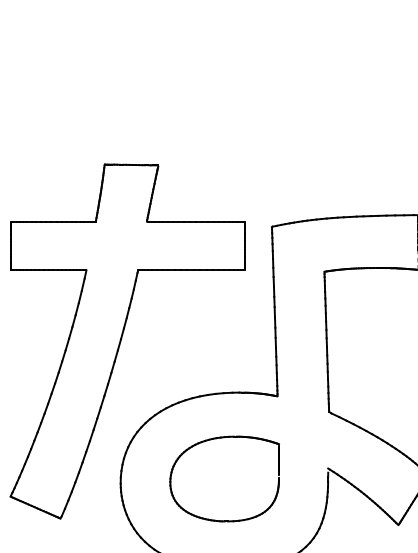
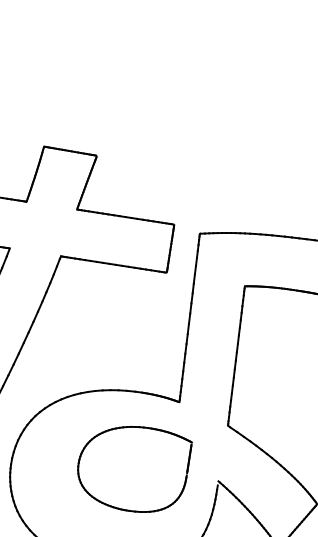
part: (216, 439) -> (130, 428), moved

